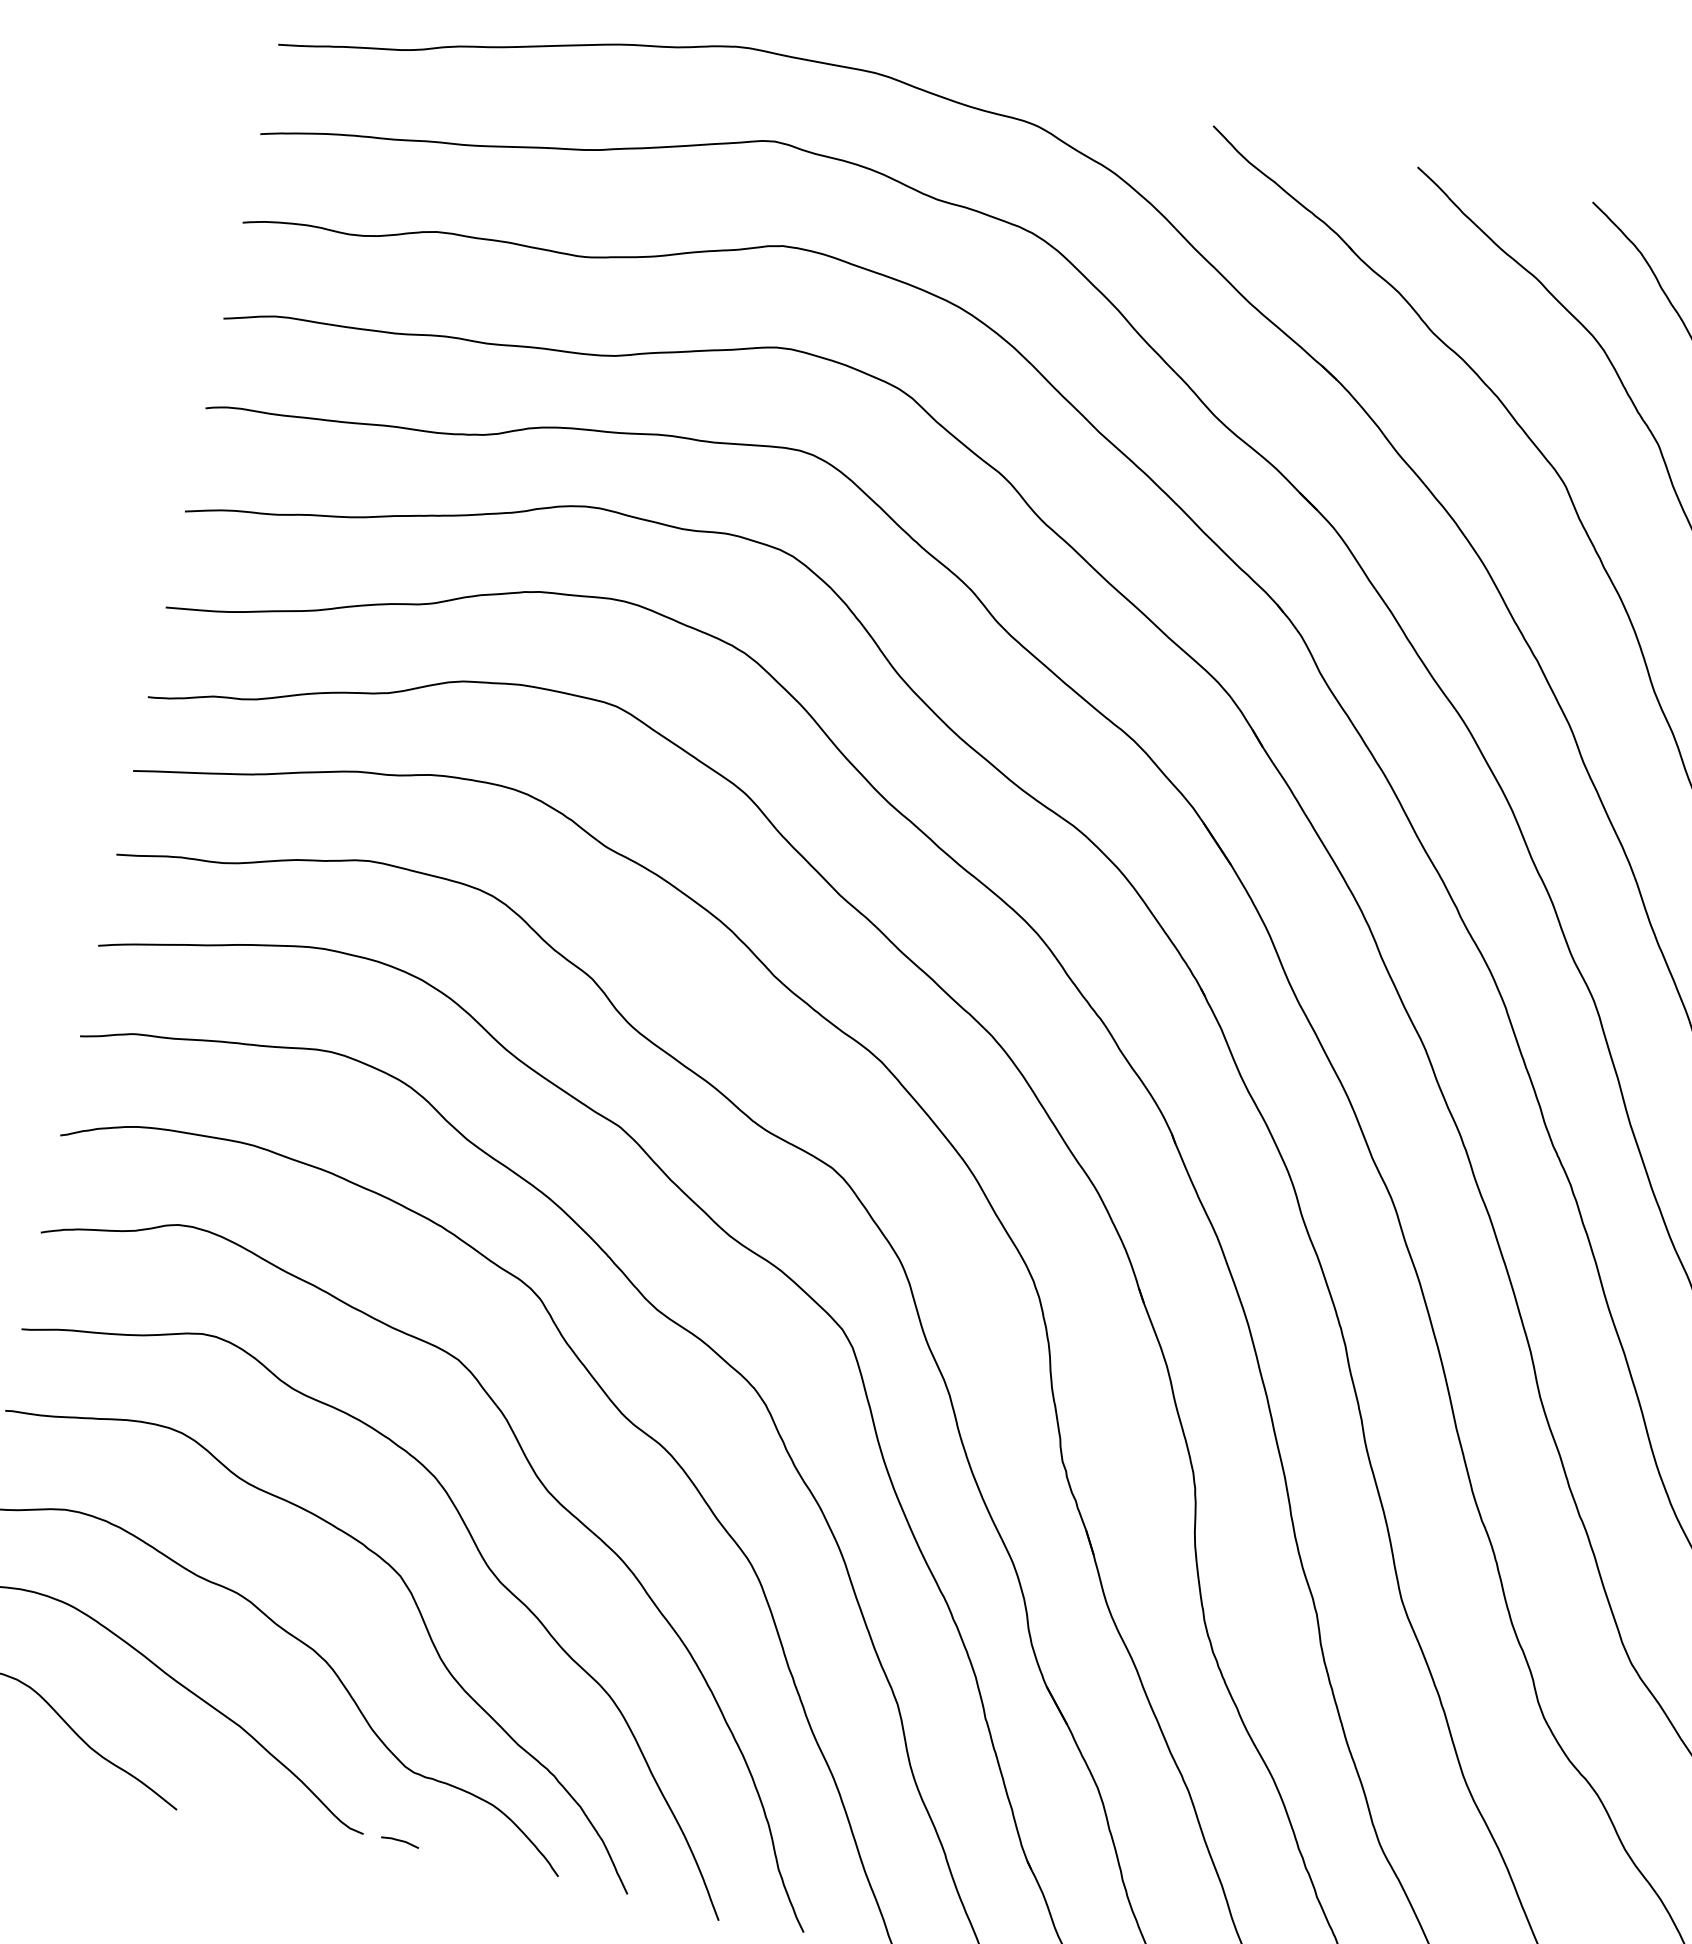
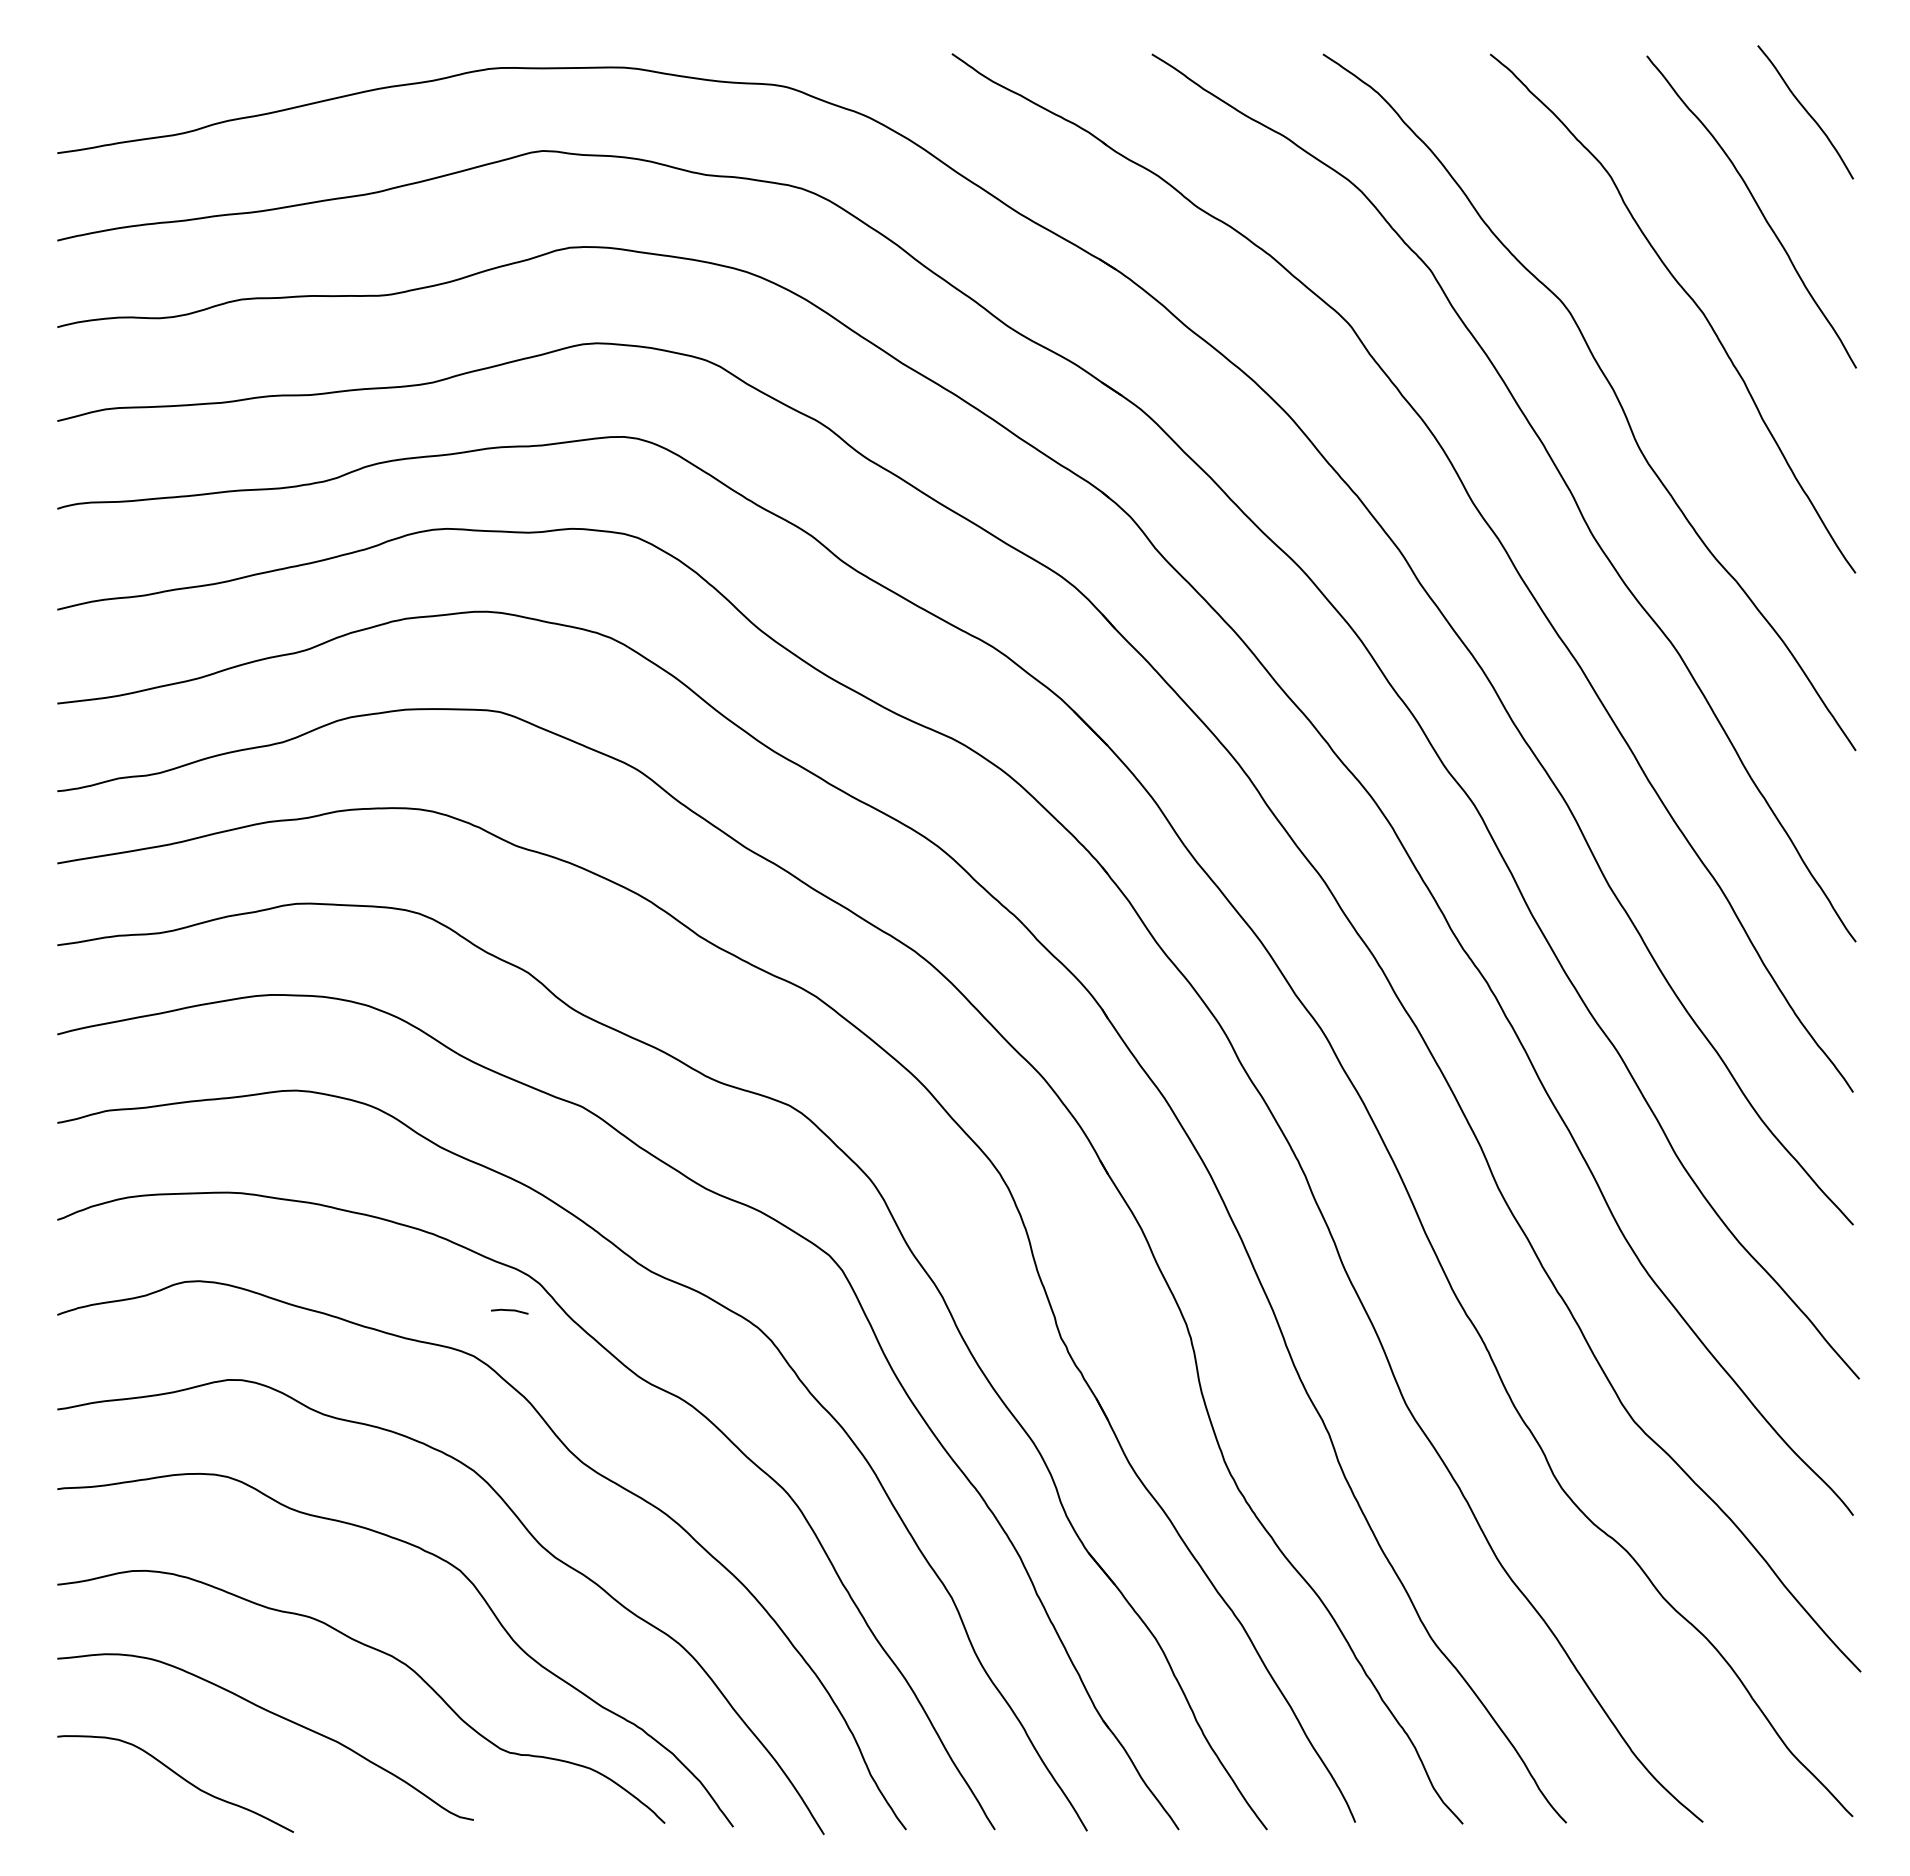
line: (399, 1841) -> (509, 1311), moved

